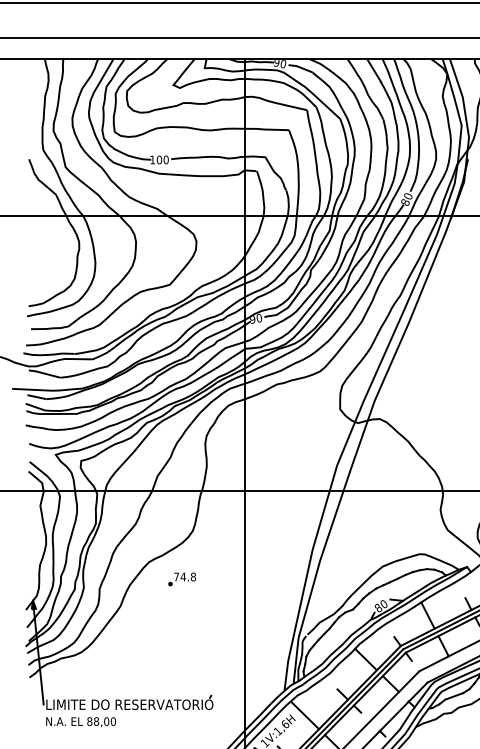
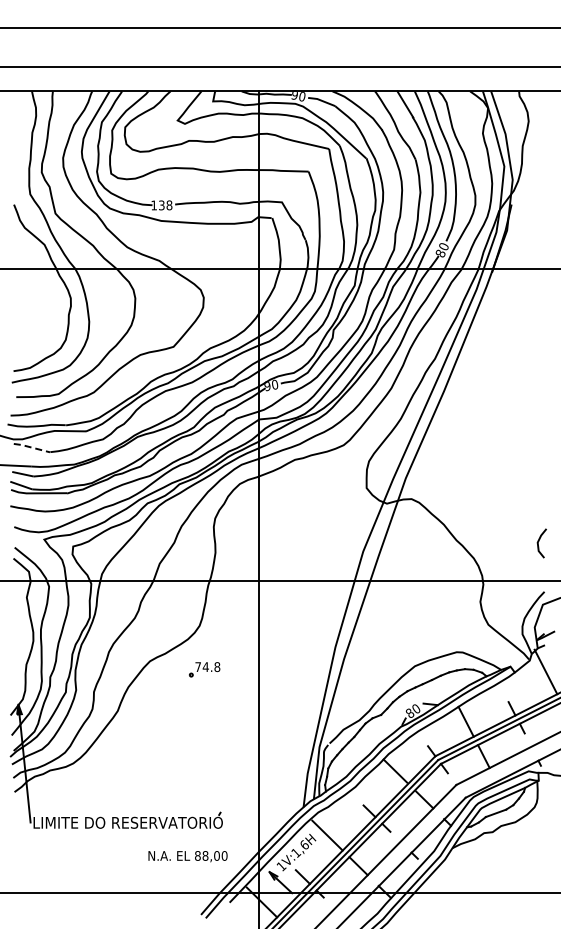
text: (162, 160) -> (165, 205), 100 -> 138
line: (44, 373) -> (31, 447), solid -> dashed
part: (182, 579) -> (204, 669), moved
text: (80, 722) -> (187, 856), moved

